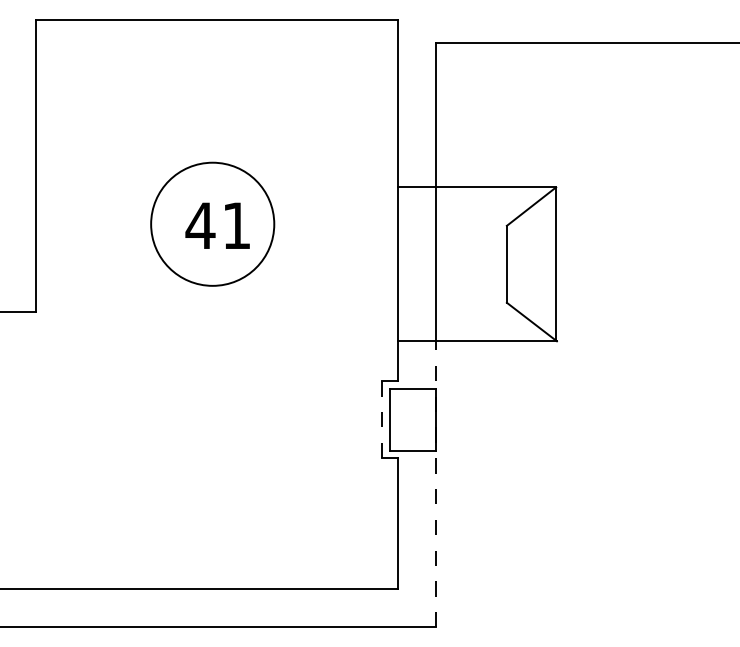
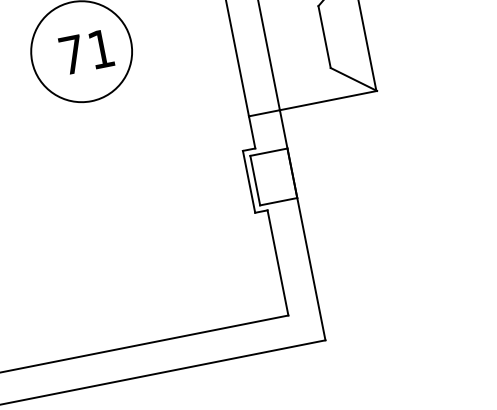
text: (200, 225) -> (72, 54), 41 -> 71
line: (382, 419) -> (249, 181), dashed -> solid
line: (436, 483) -> (302, 224), dashed -> solid

